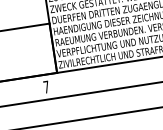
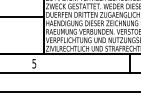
text: (46, 86) -> (34, 63), 7 -> 5

